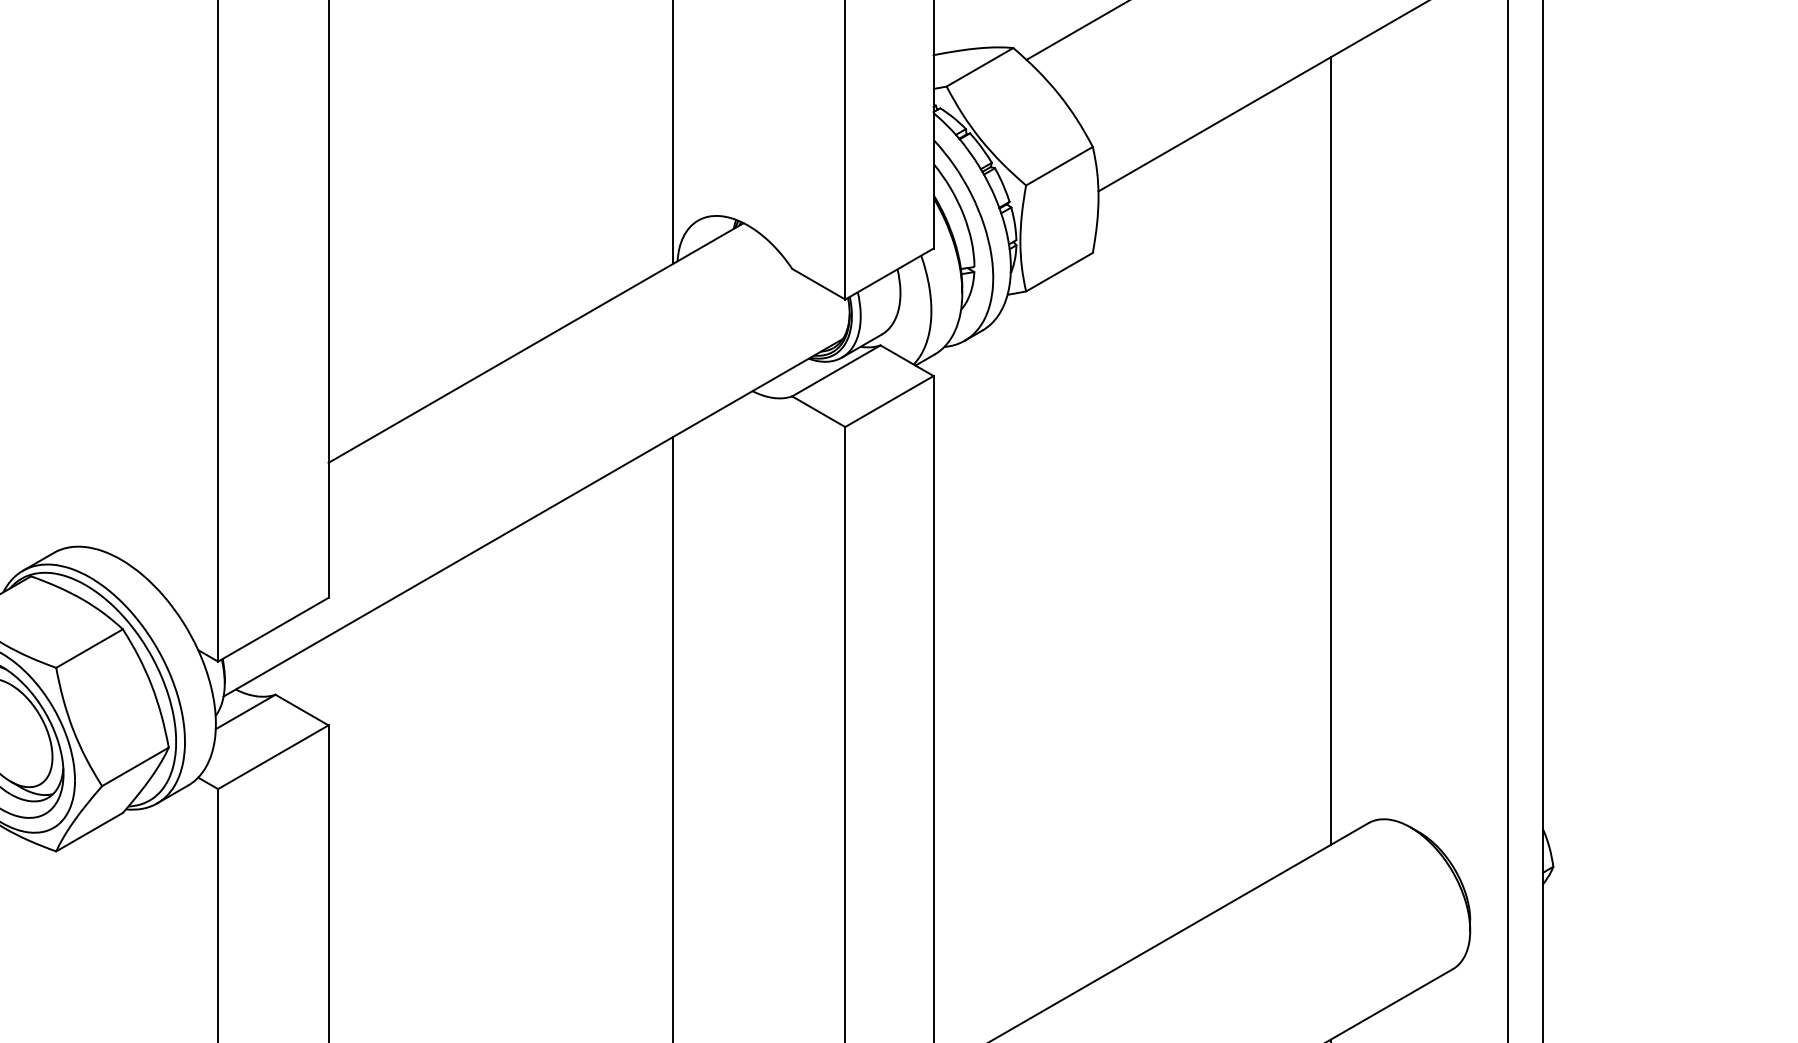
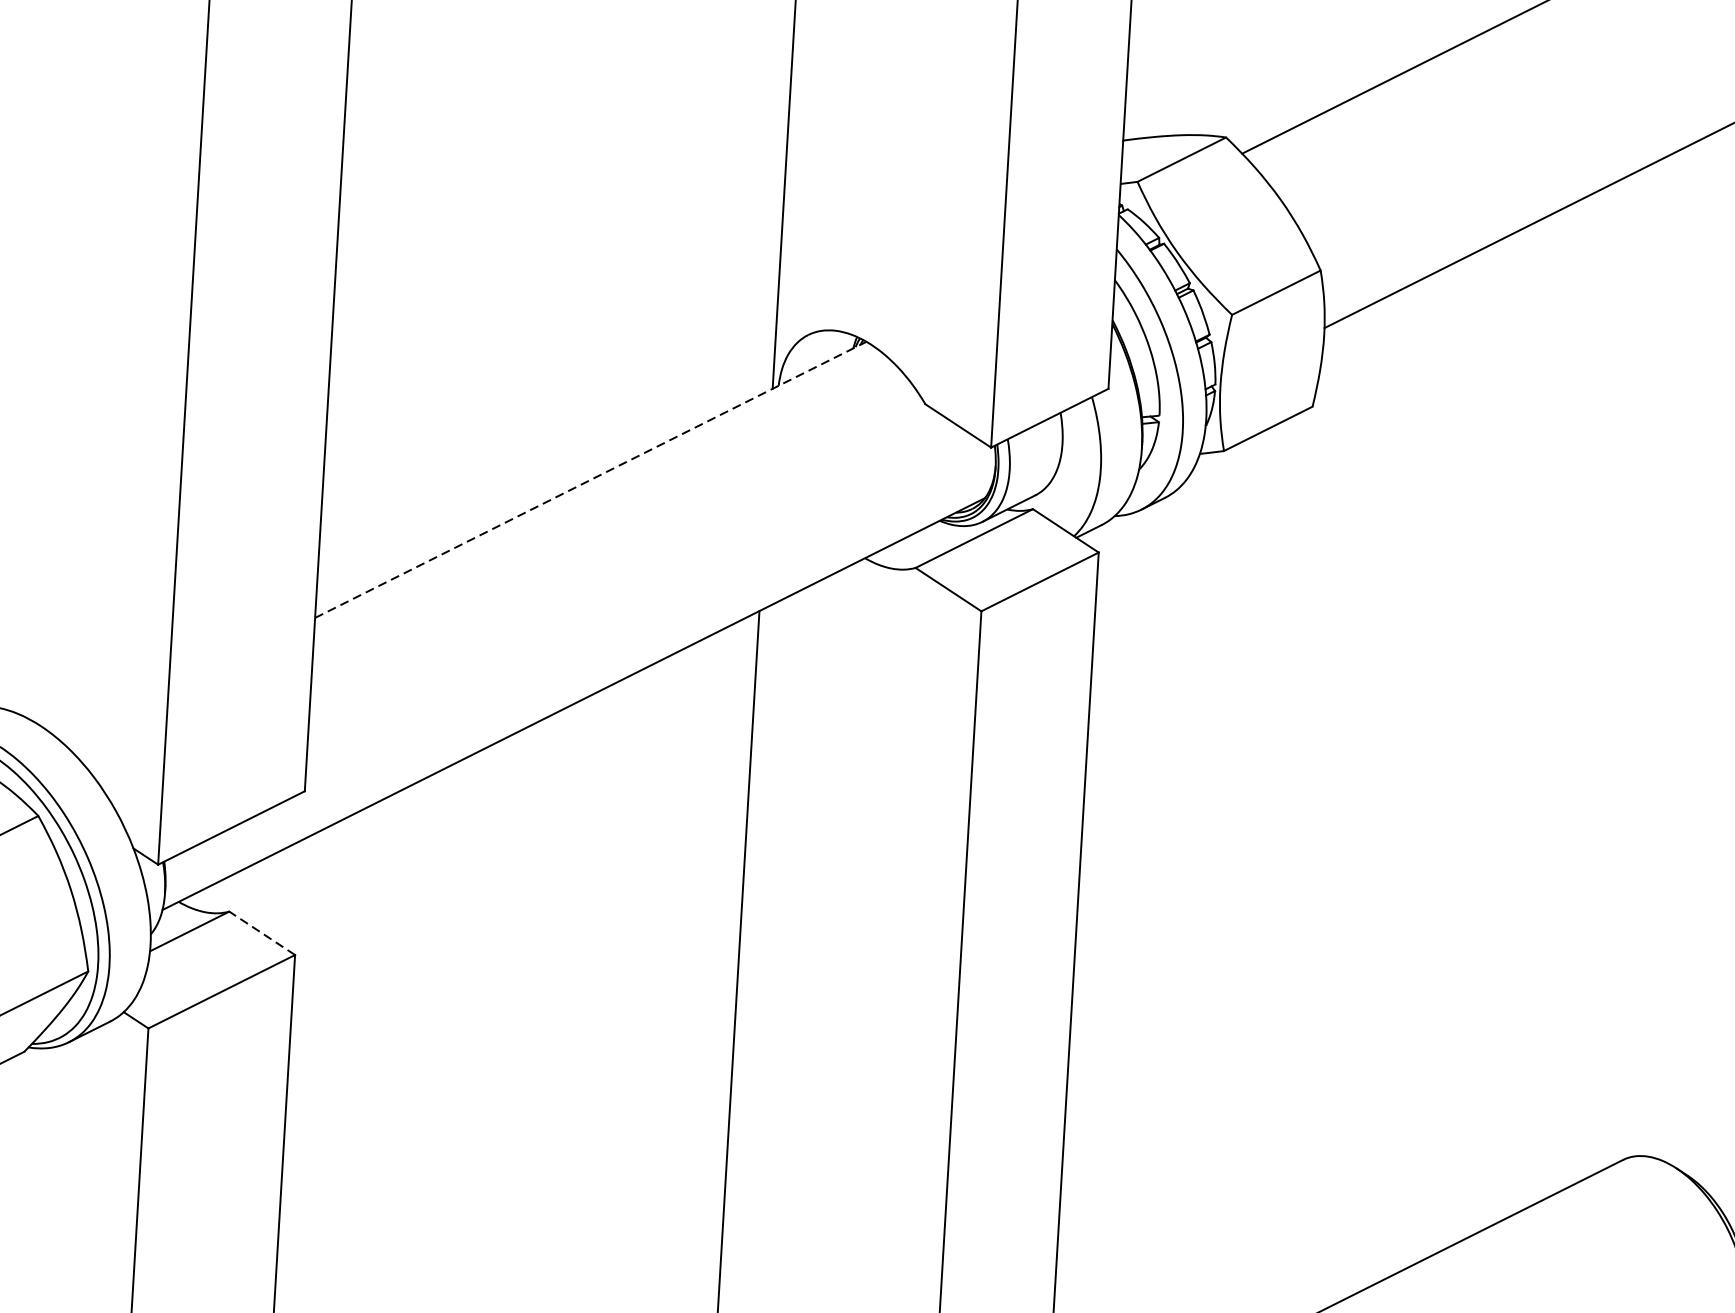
line: (536, 343) -> (591, 480), solid -> dashed
line: (1331, 450) -> (1604, 678), removed
line: (302, 710) -> (262, 933), solid -> dashed

